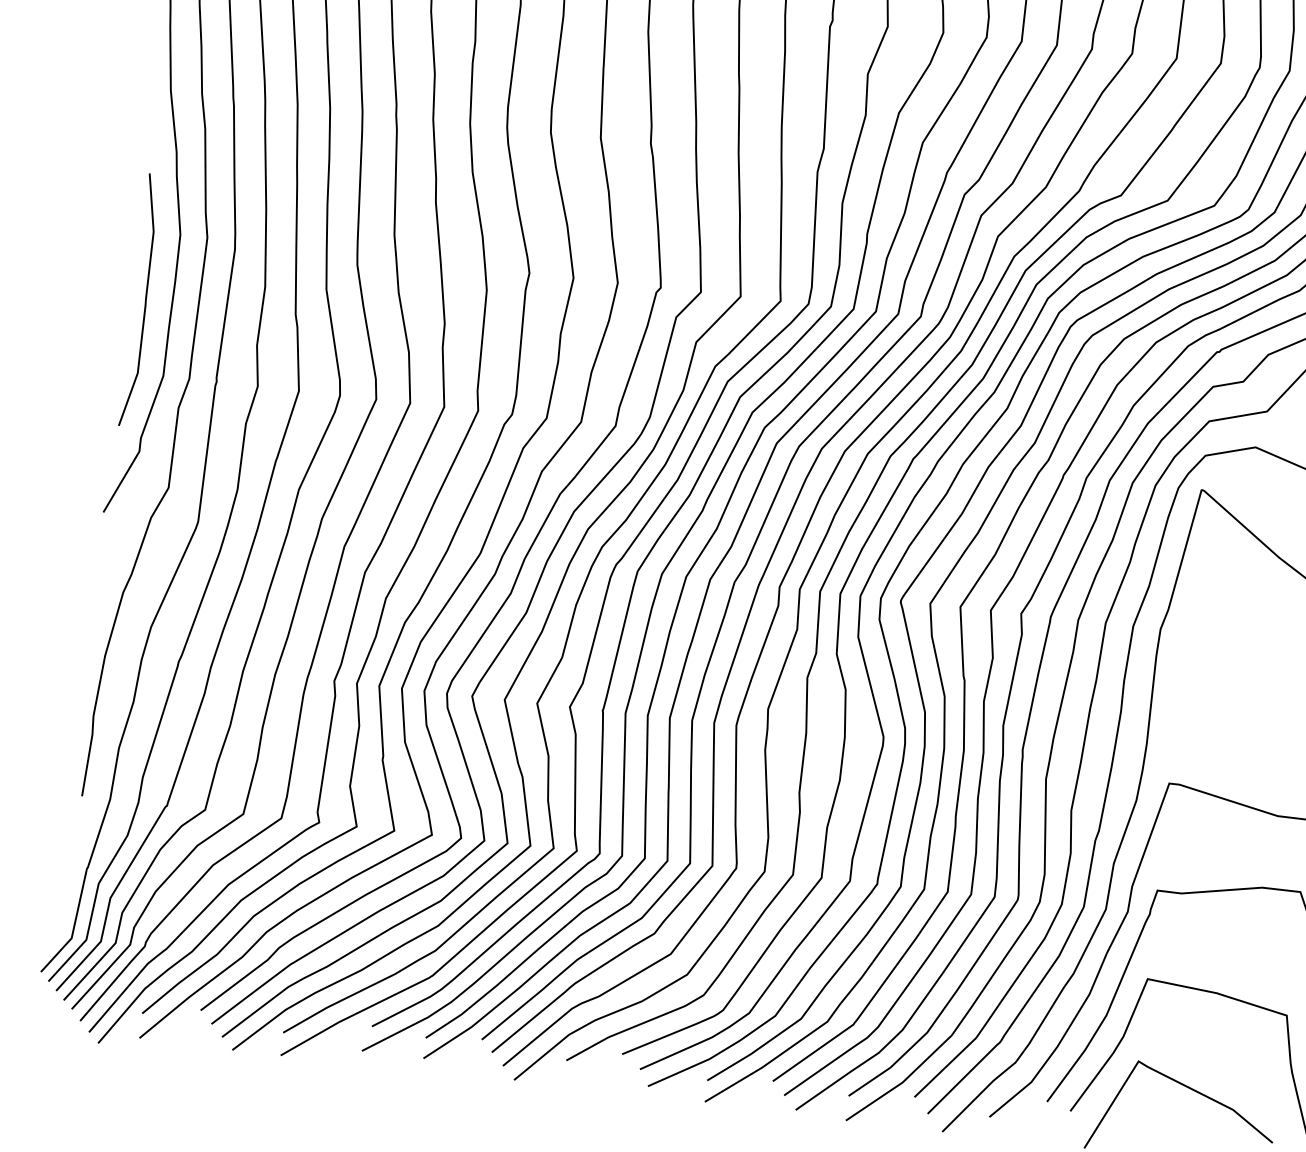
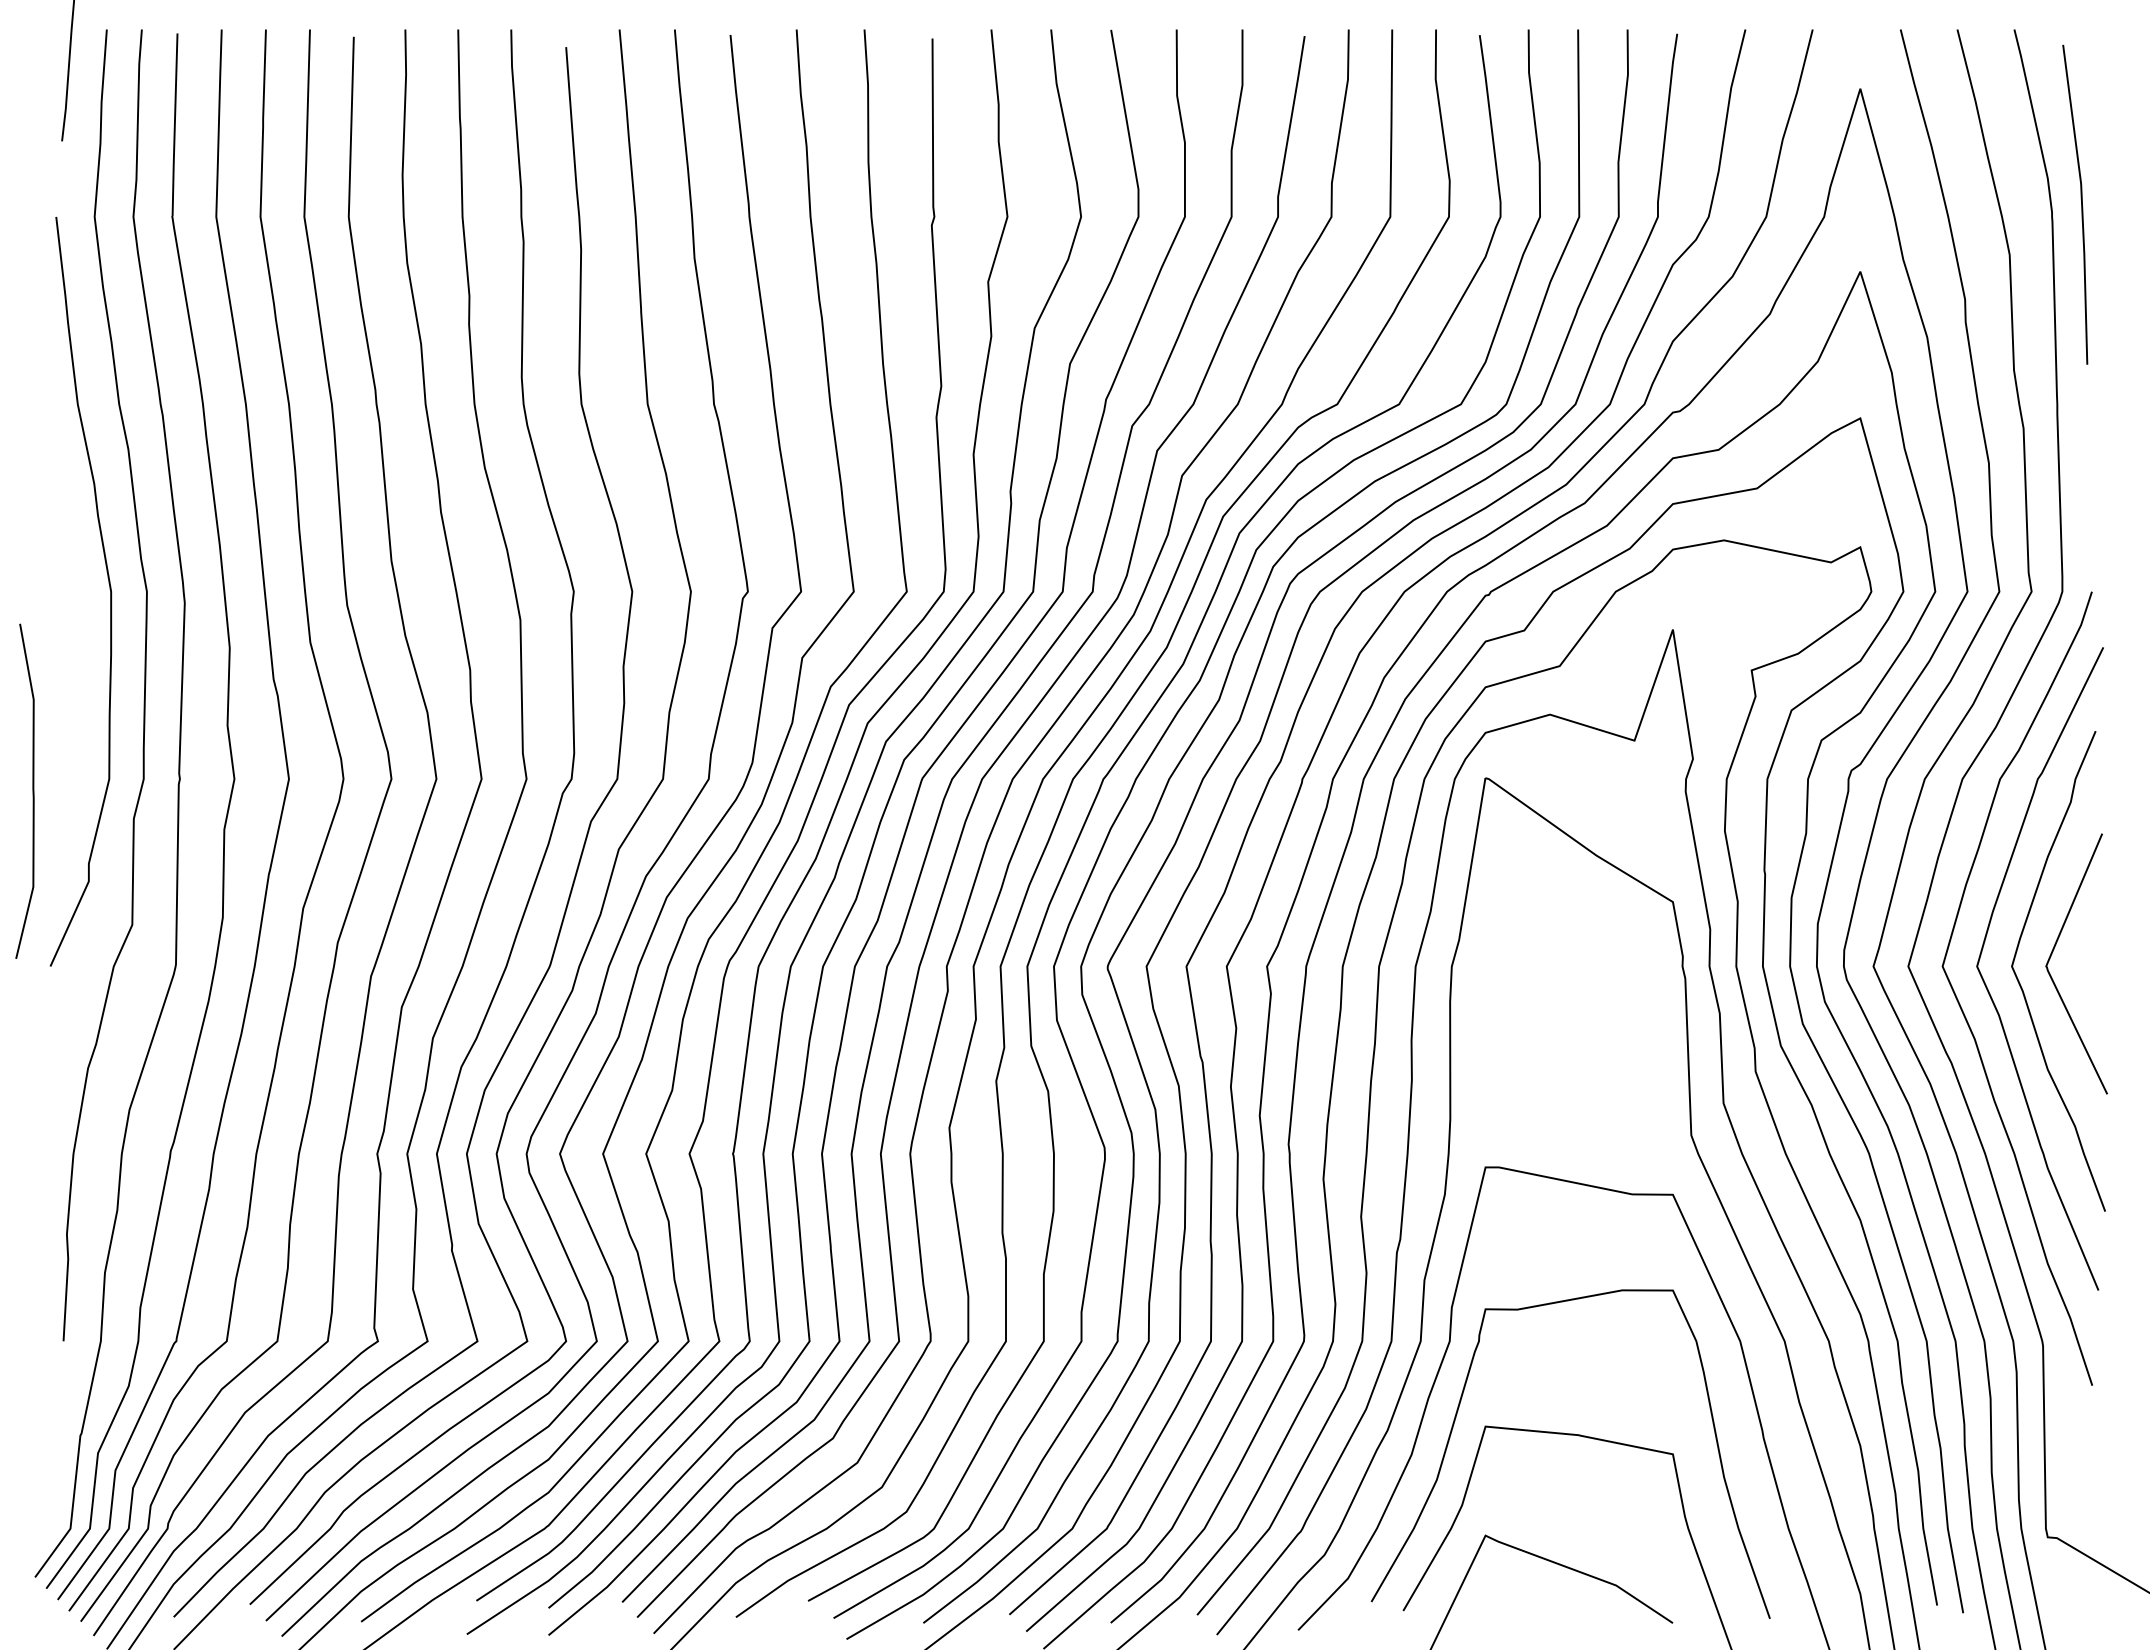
curve: (145, 300) -> (32, 790), moved

